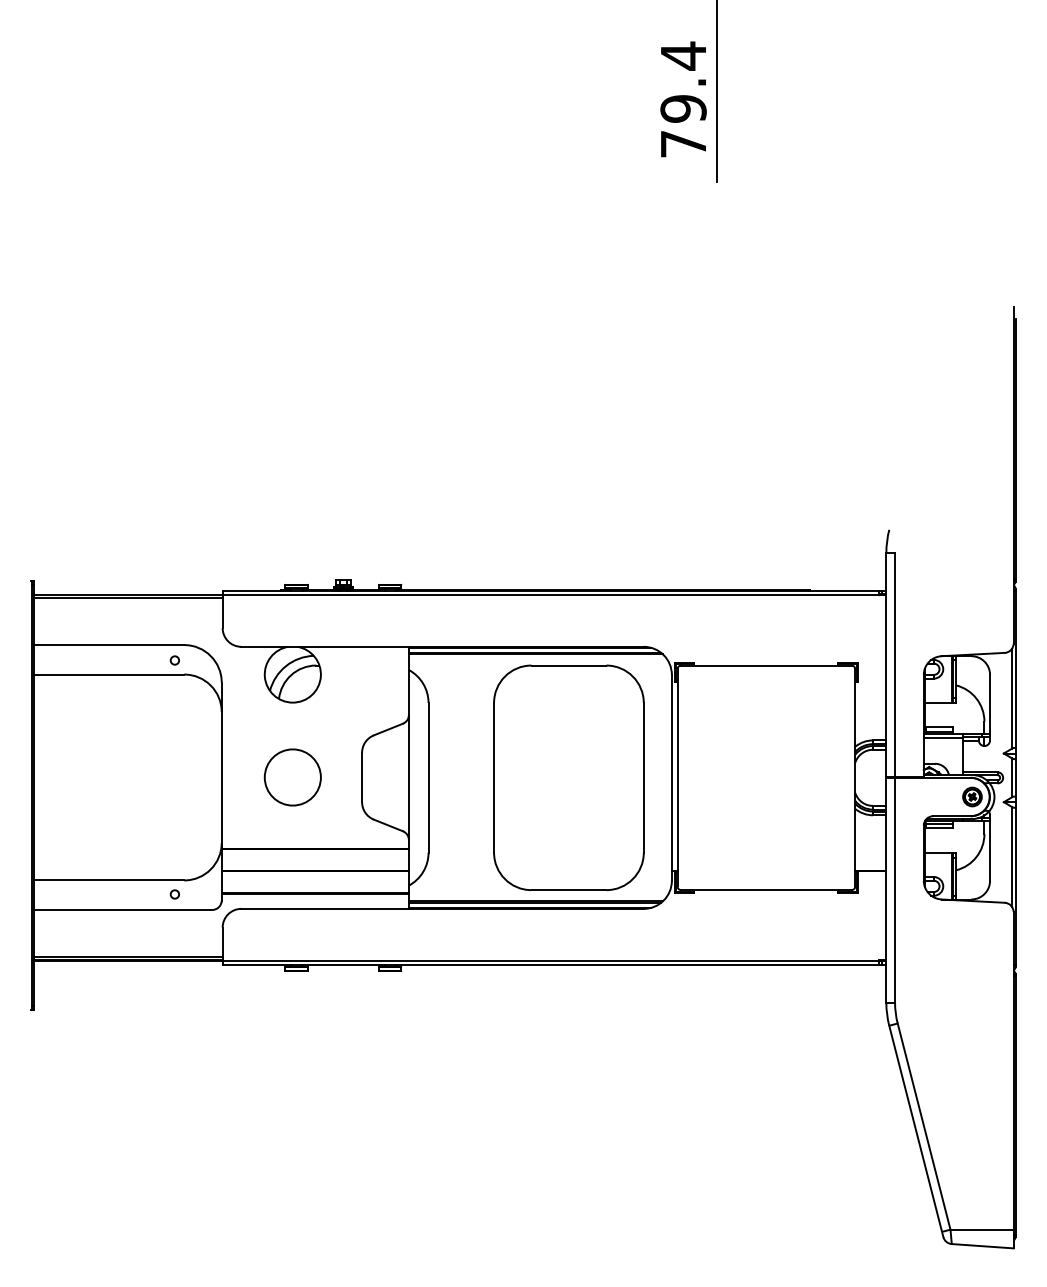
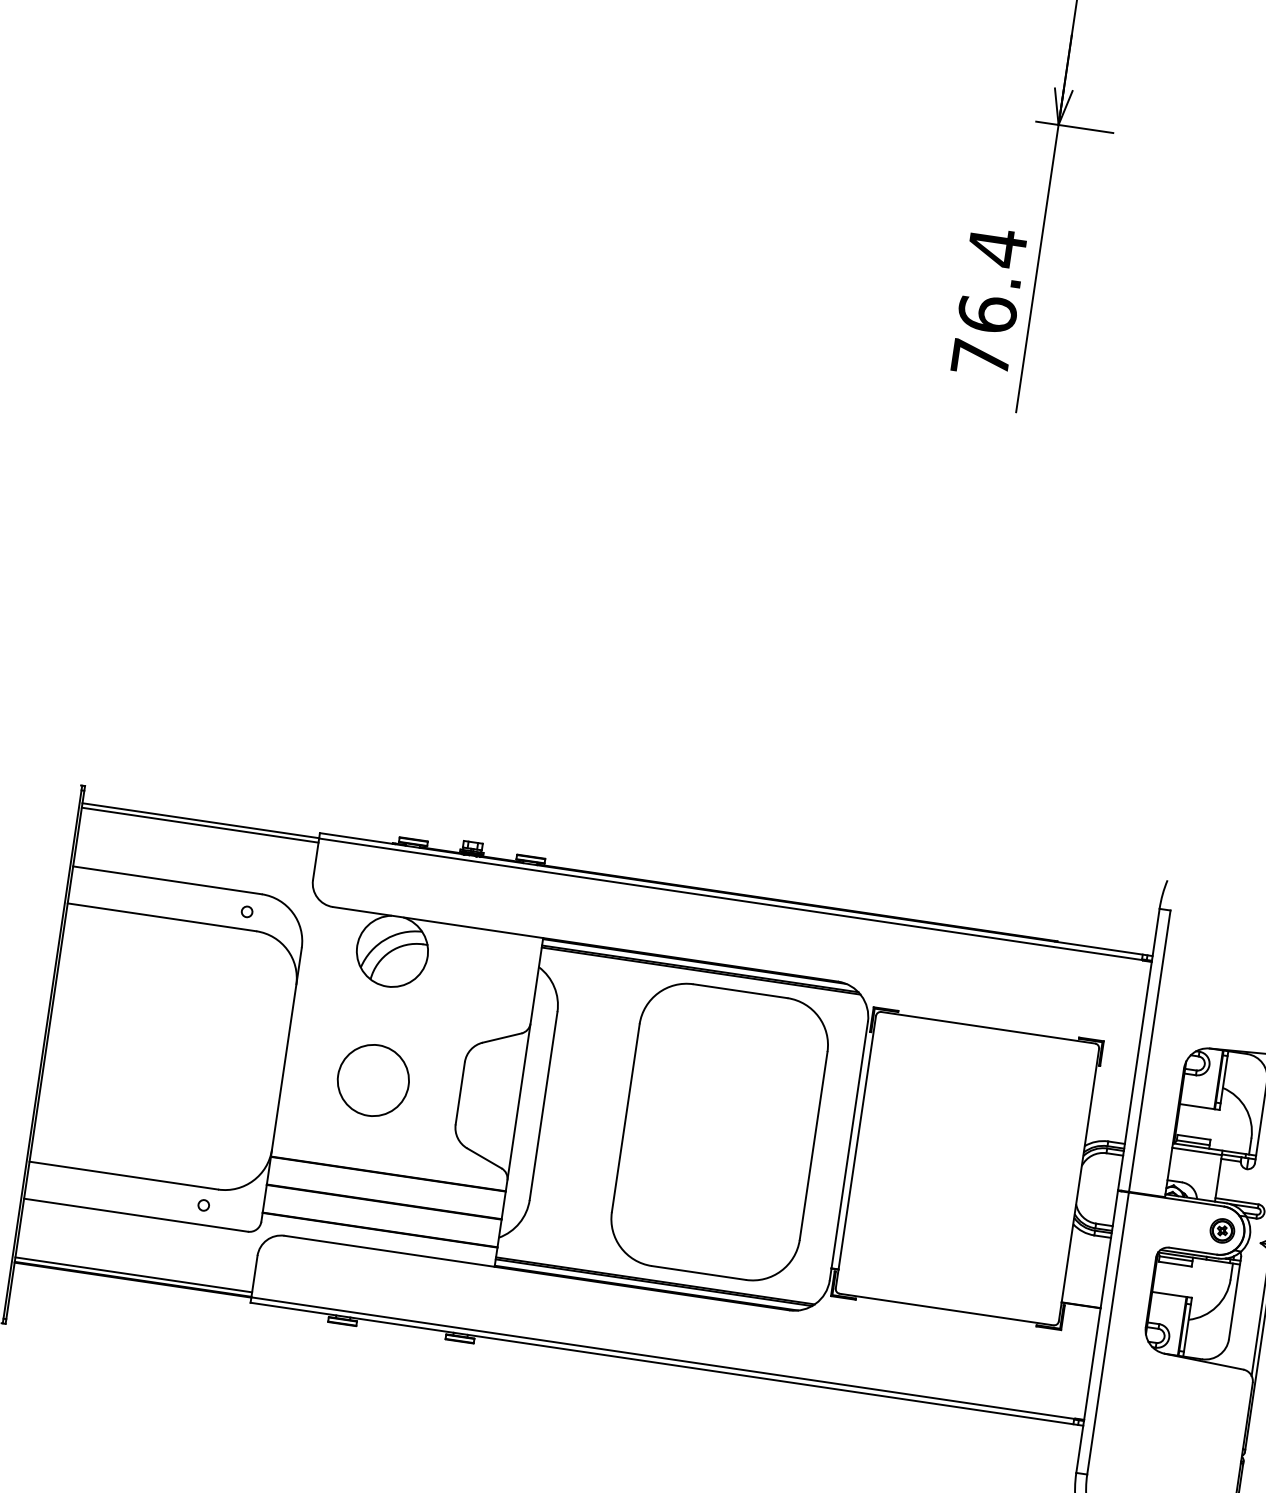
text: (683, 108) -> (987, 313), 79.4 -> 76.4

